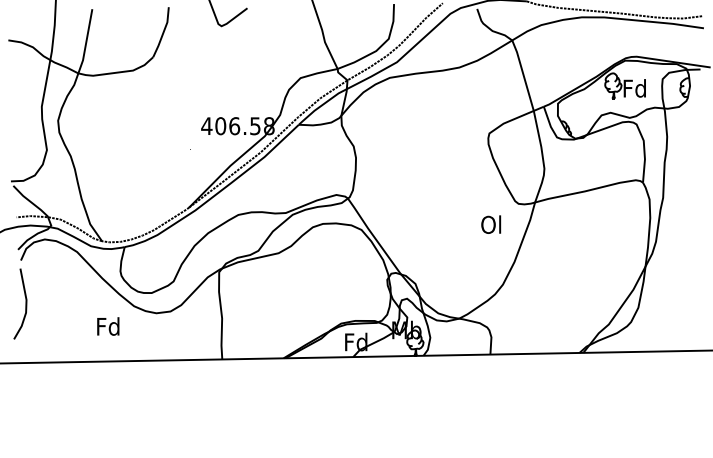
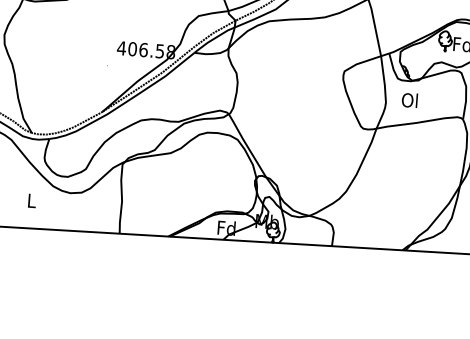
text: (491, 224) -> (410, 100), moved
text: (108, 326) -> (31, 200), Fd -> L

